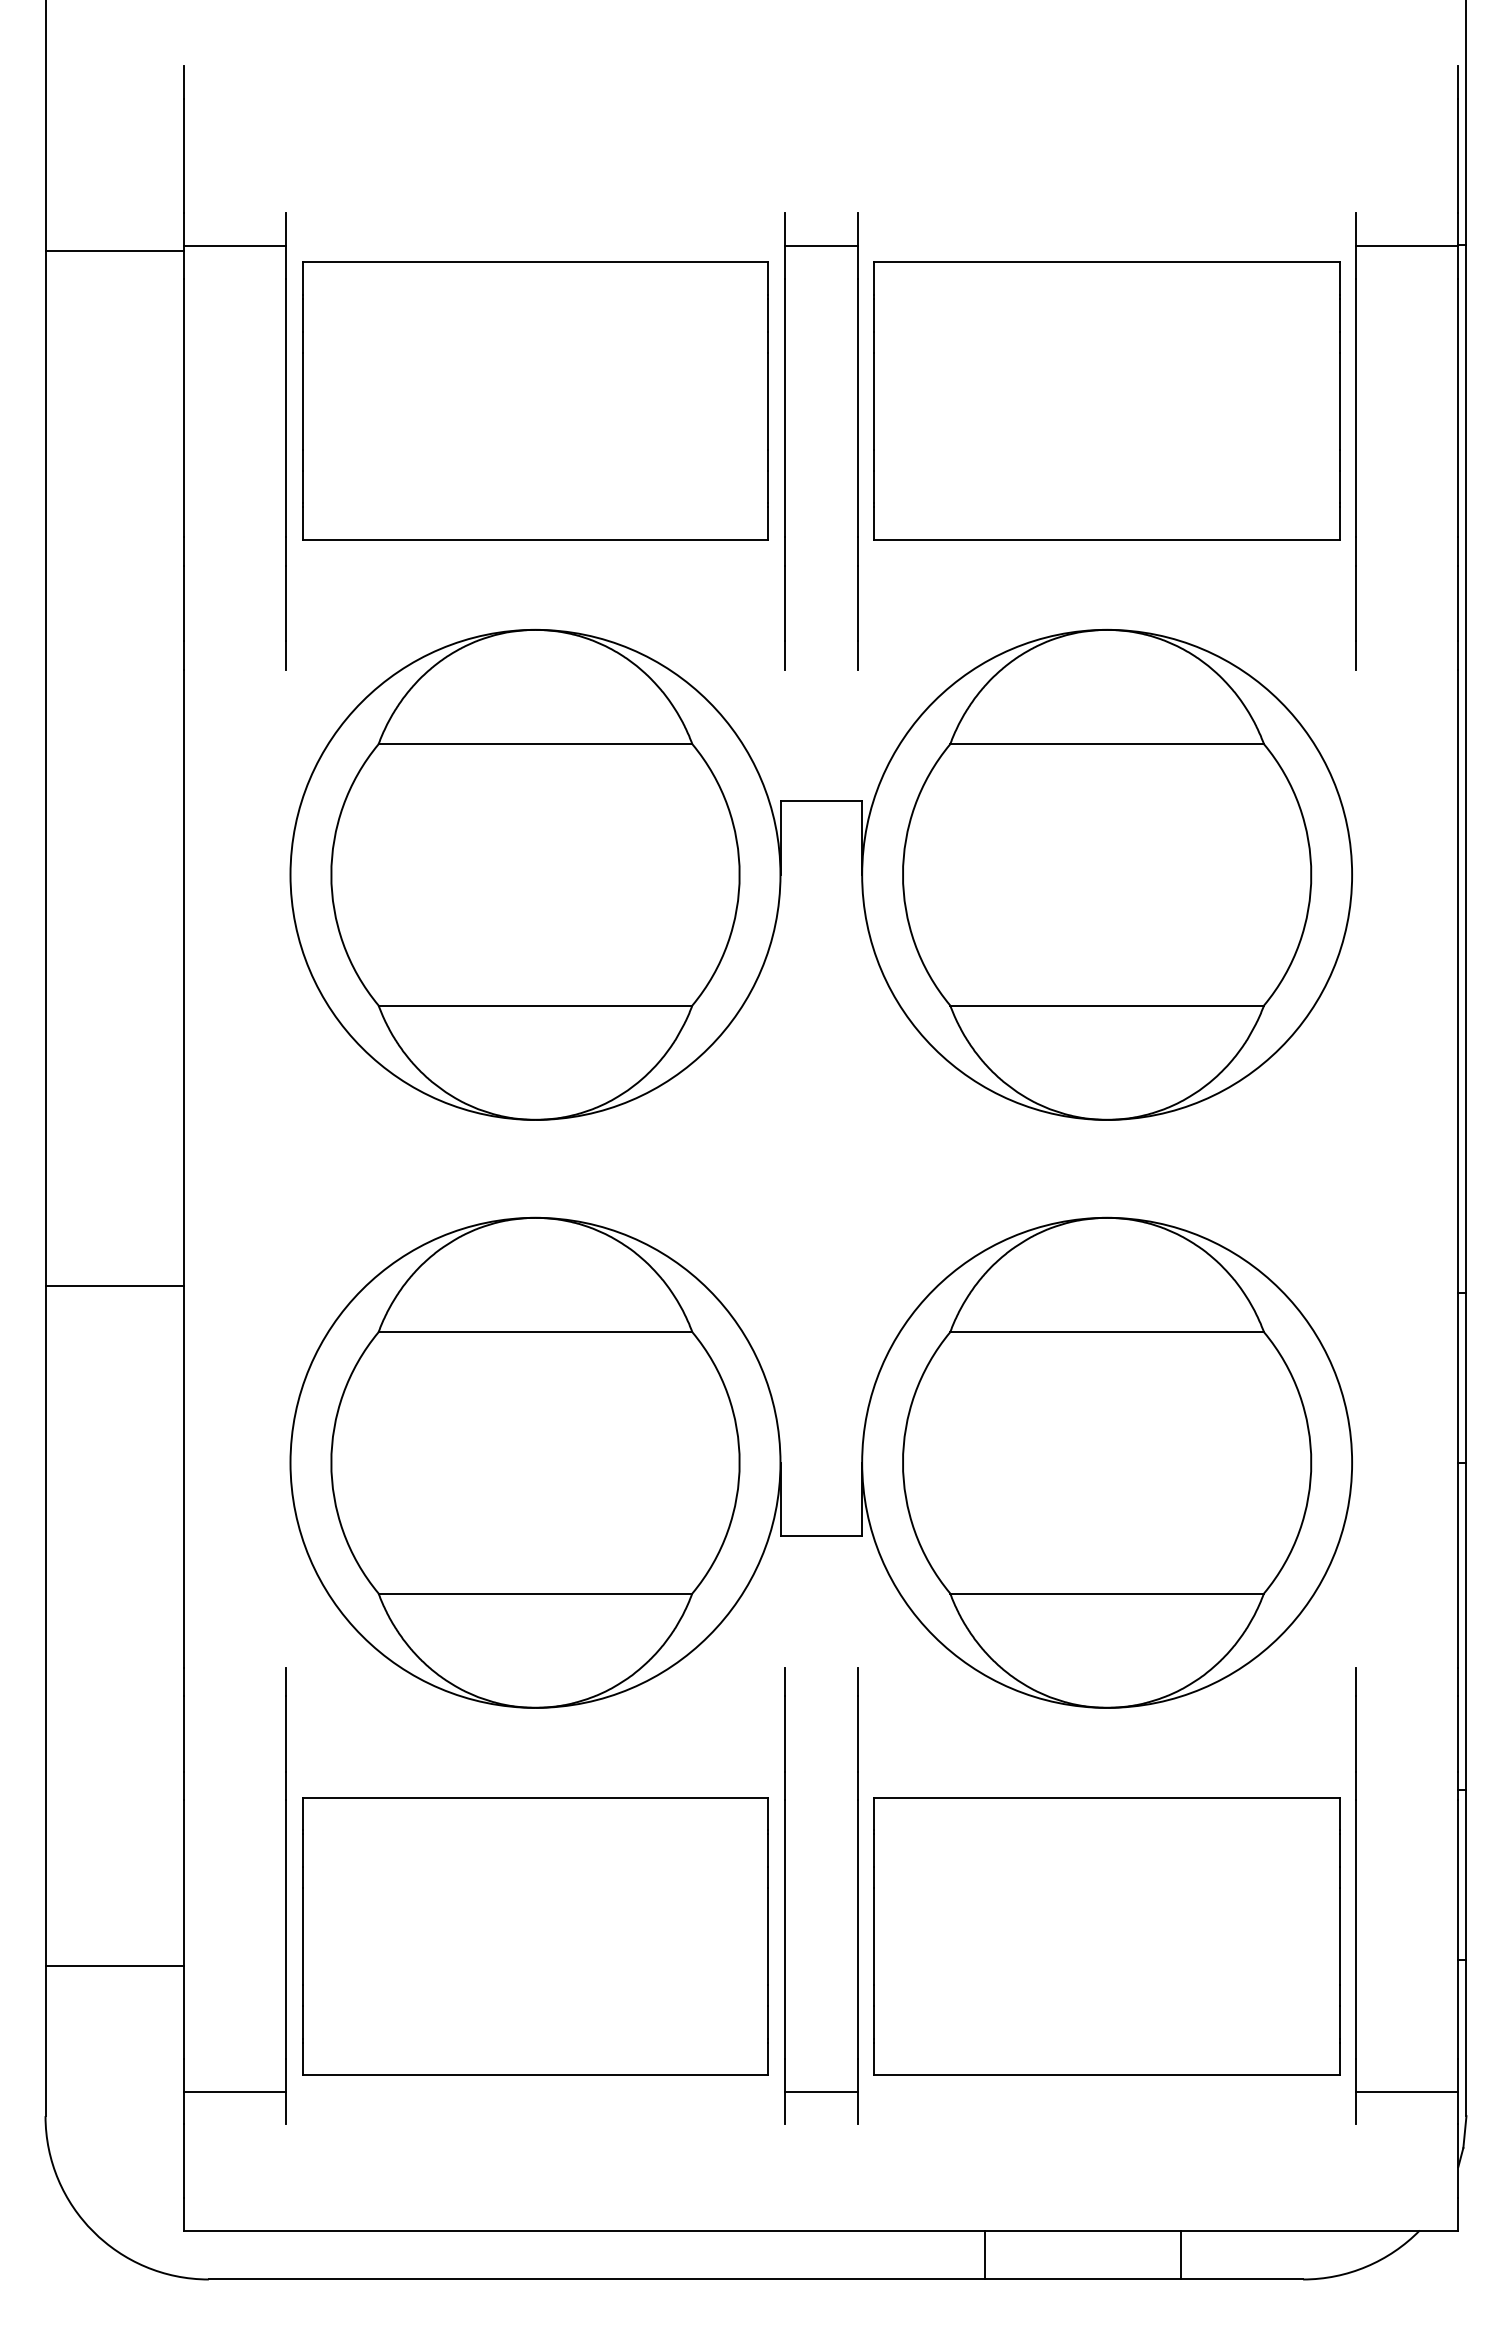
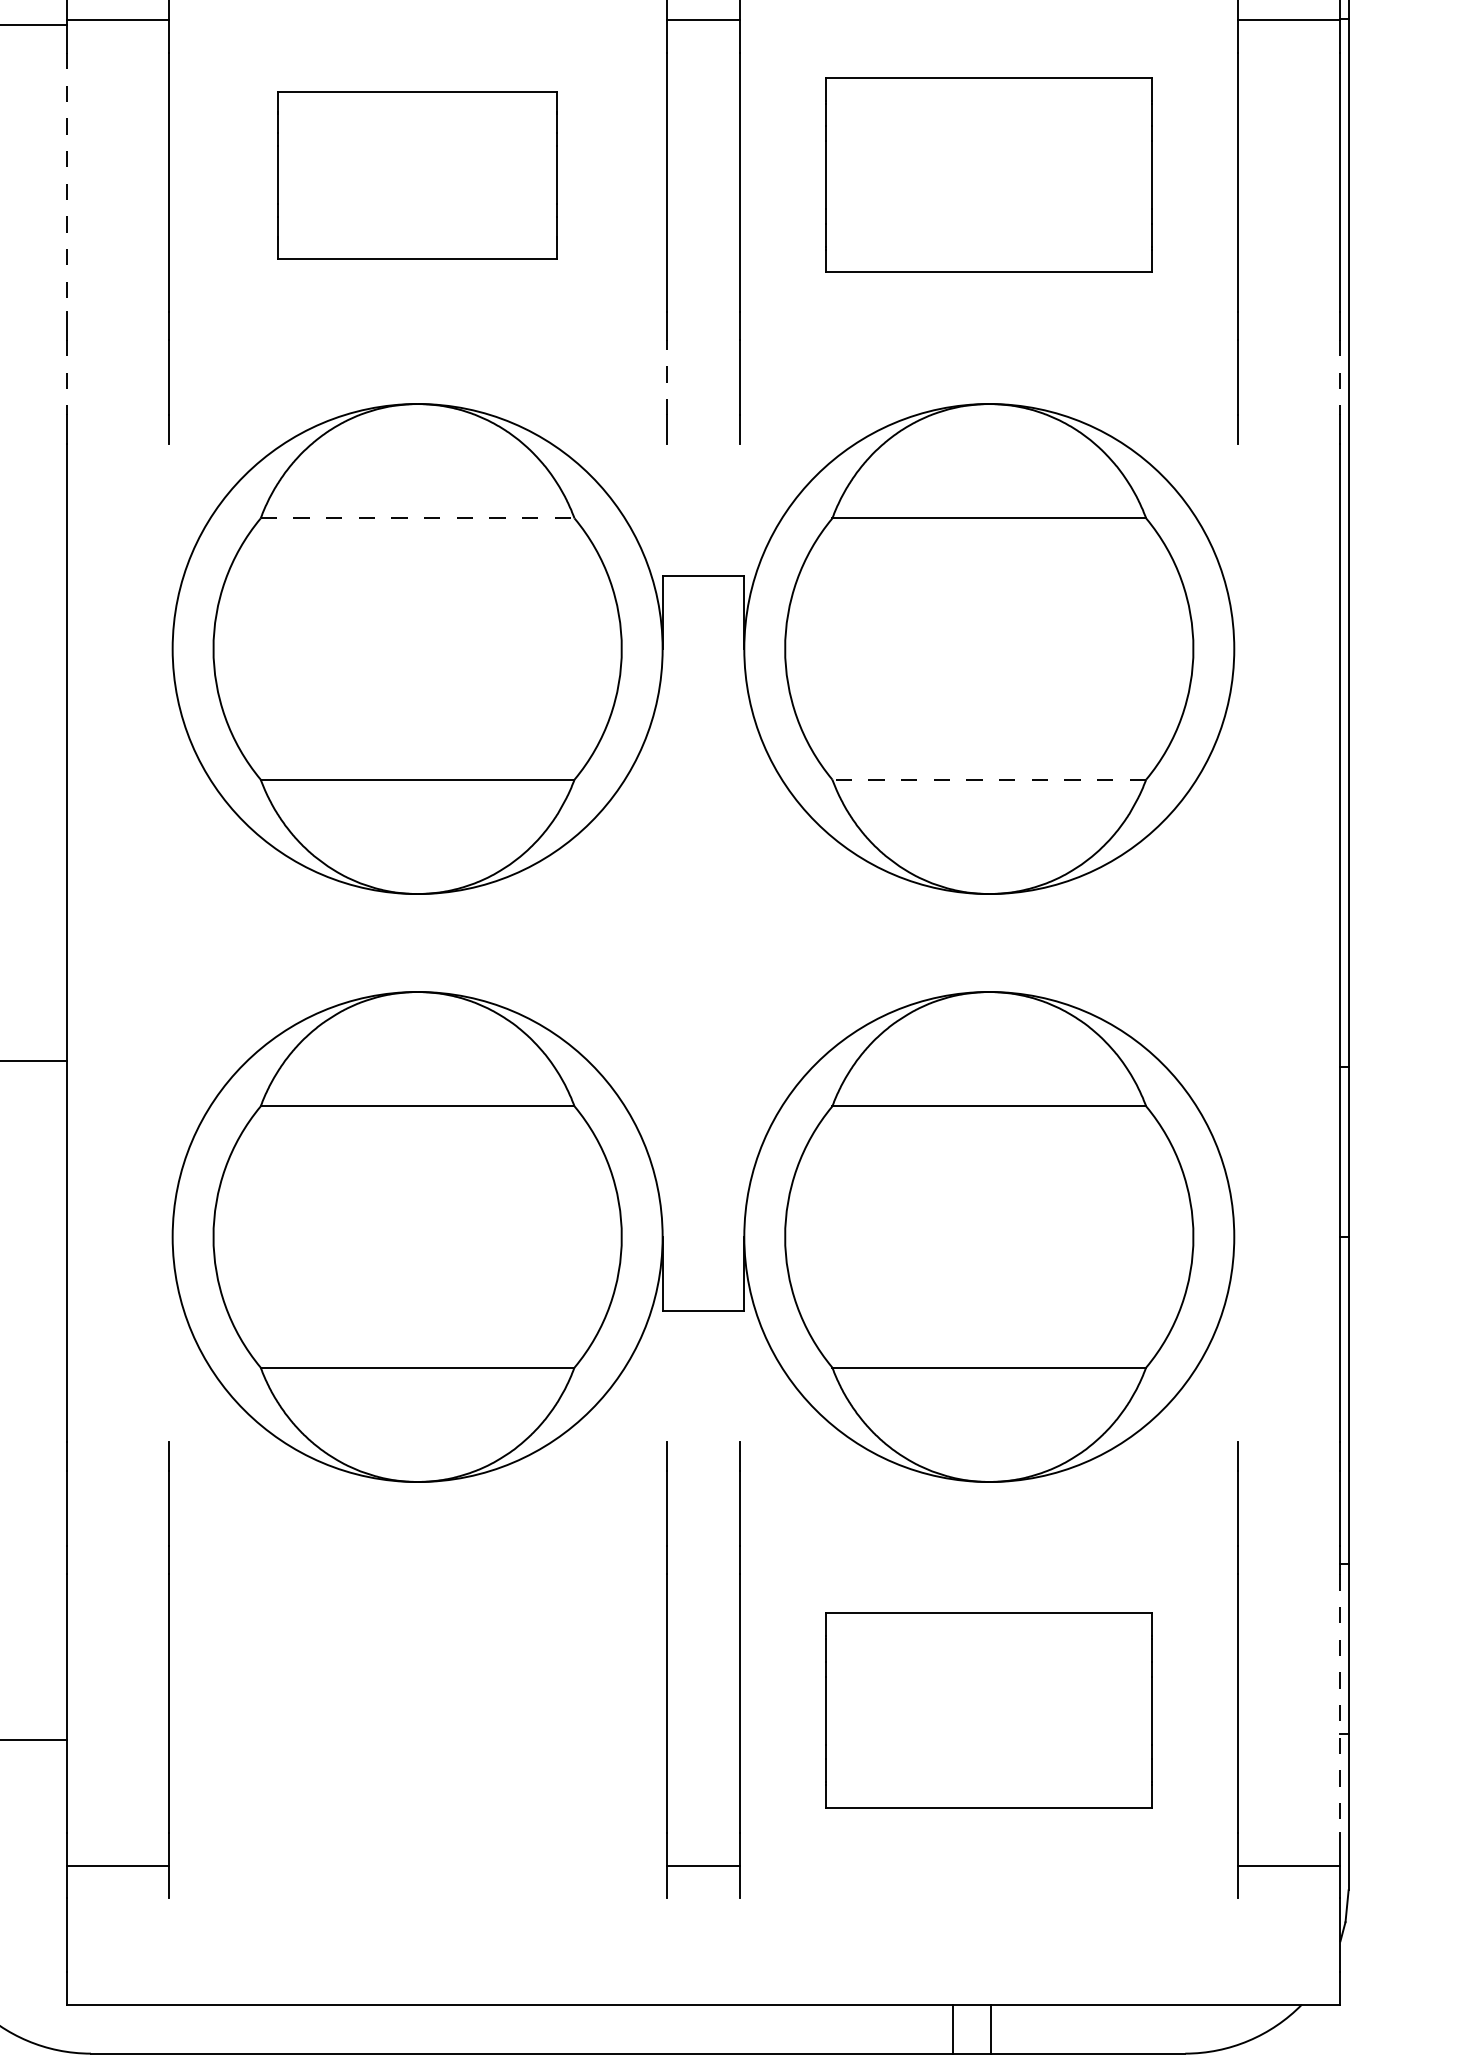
part: (535, 400) -> (417, 174), size x0.6
part: (1106, 400) -> (988, 174), size x0.7
line: (184, 408) -> (66, 182), solid -> dashed
line: (184, 603) -> (66, 377), solid -> dashed
line: (784, 603) -> (666, 377), solid -> dashed
line: (1458, 603) -> (1340, 377), solid -> dashed
line: (535, 744) -> (417, 518), solid -> dashed
line: (1107, 1005) -> (989, 779), solid -> dashed
line: (1458, 1930) -> (1340, 1704), solid -> dashed
part: (535, 1936) -> (417, 1710), removed
part: (1106, 1936) -> (988, 1710), size x0.7
line: (984, 2254) -> (952, 2028), moved
line: (1180, 2254) -> (990, 2028), moved

